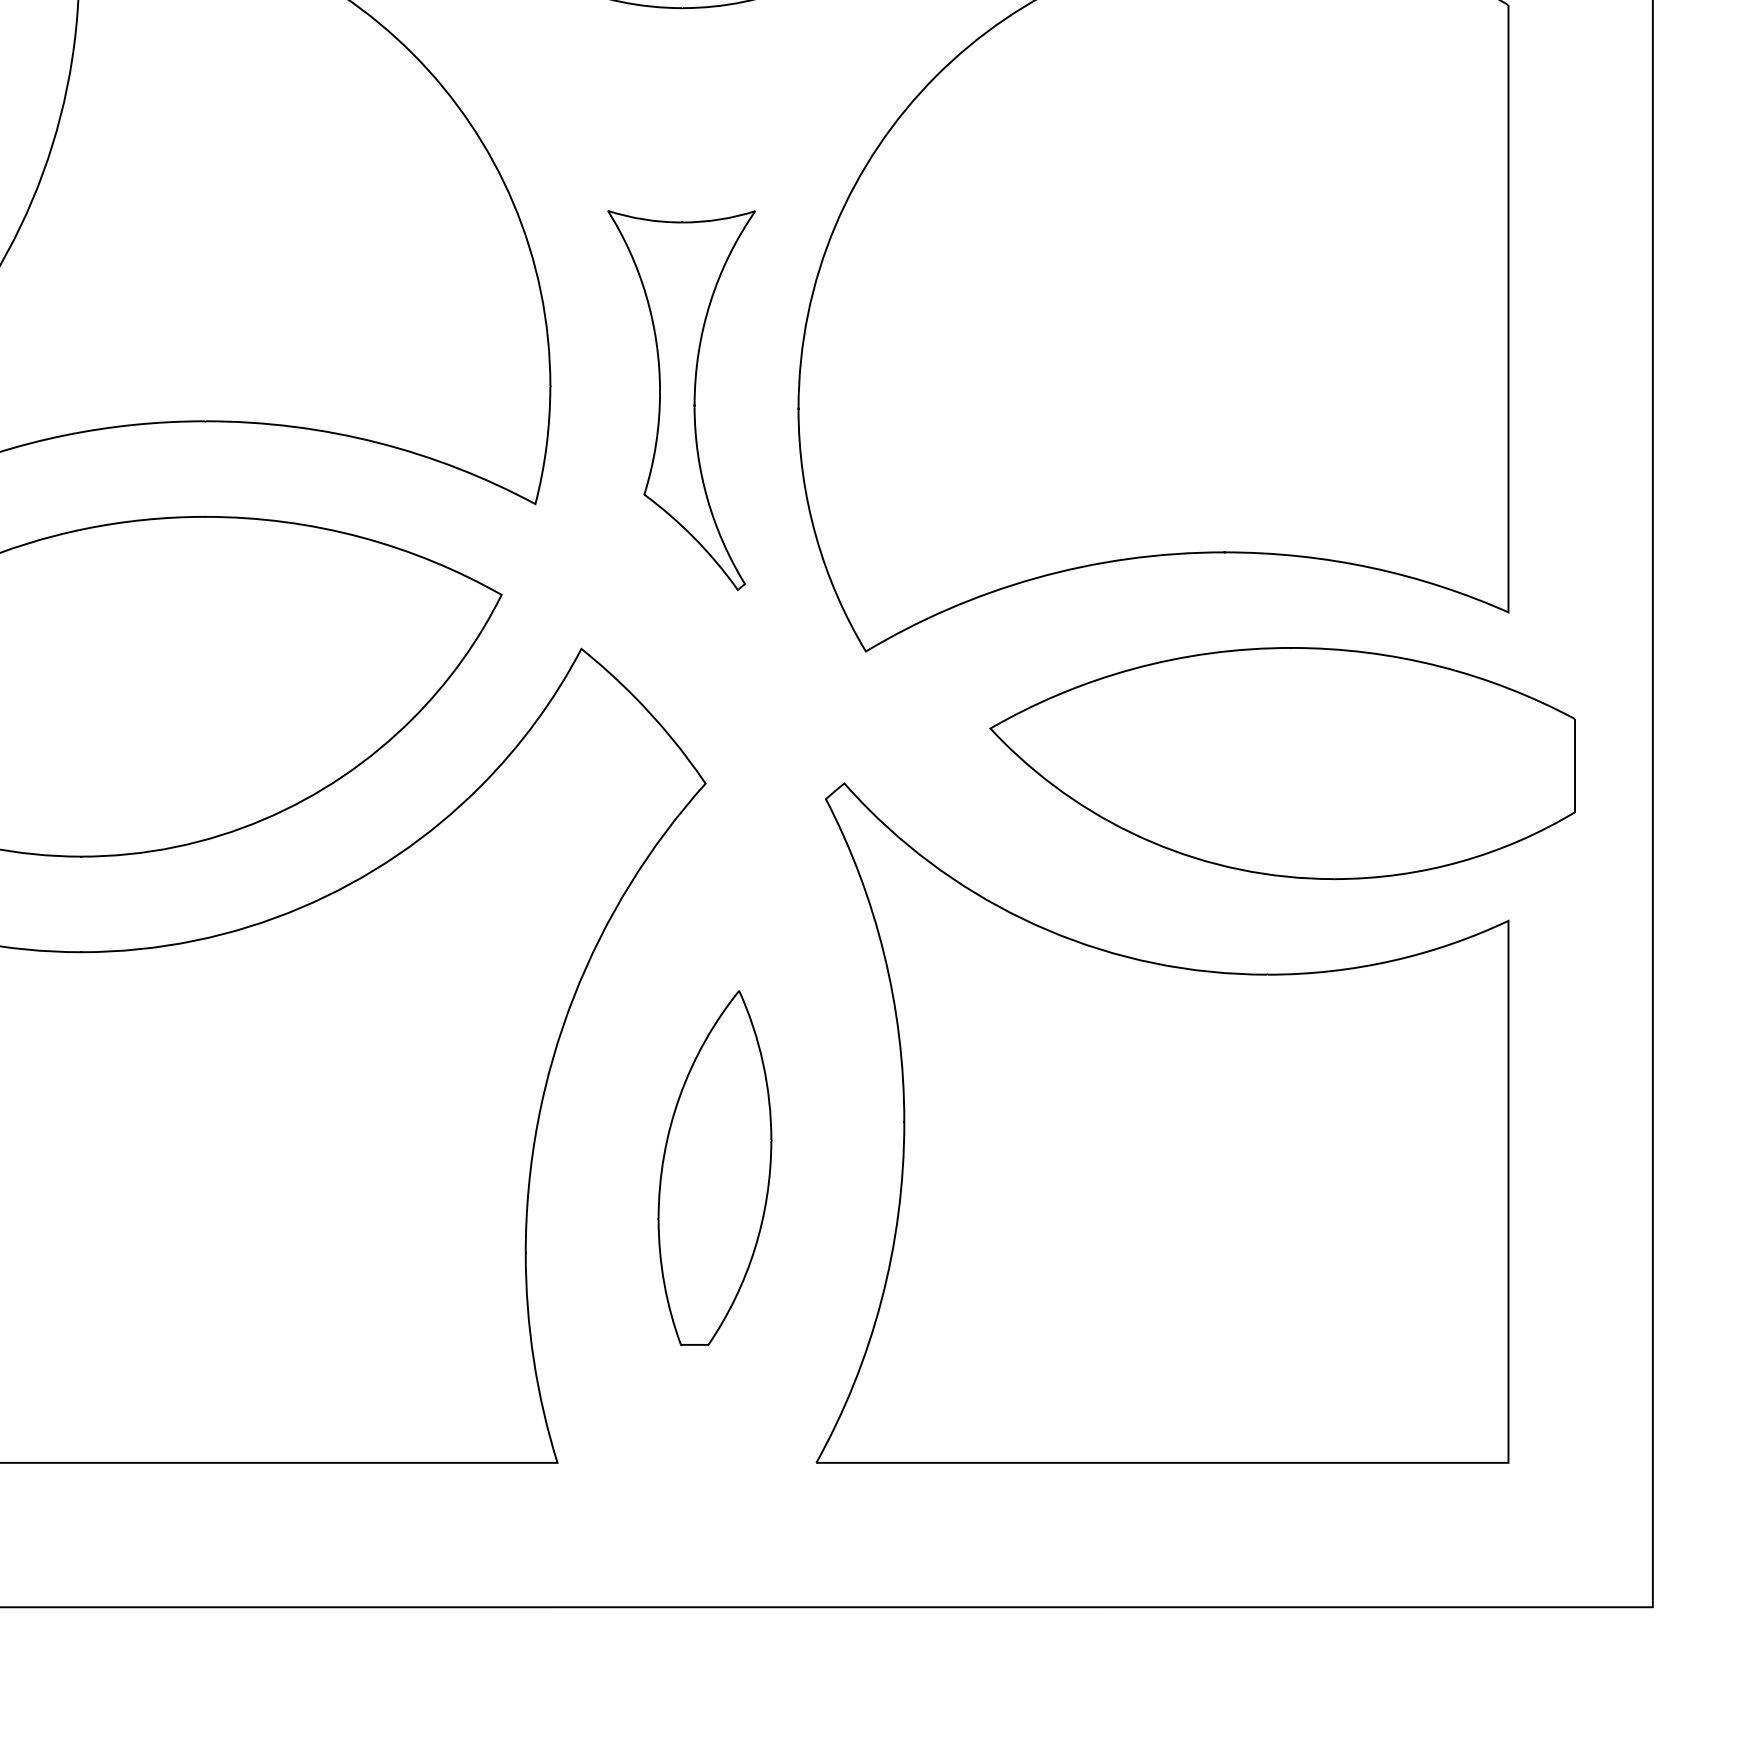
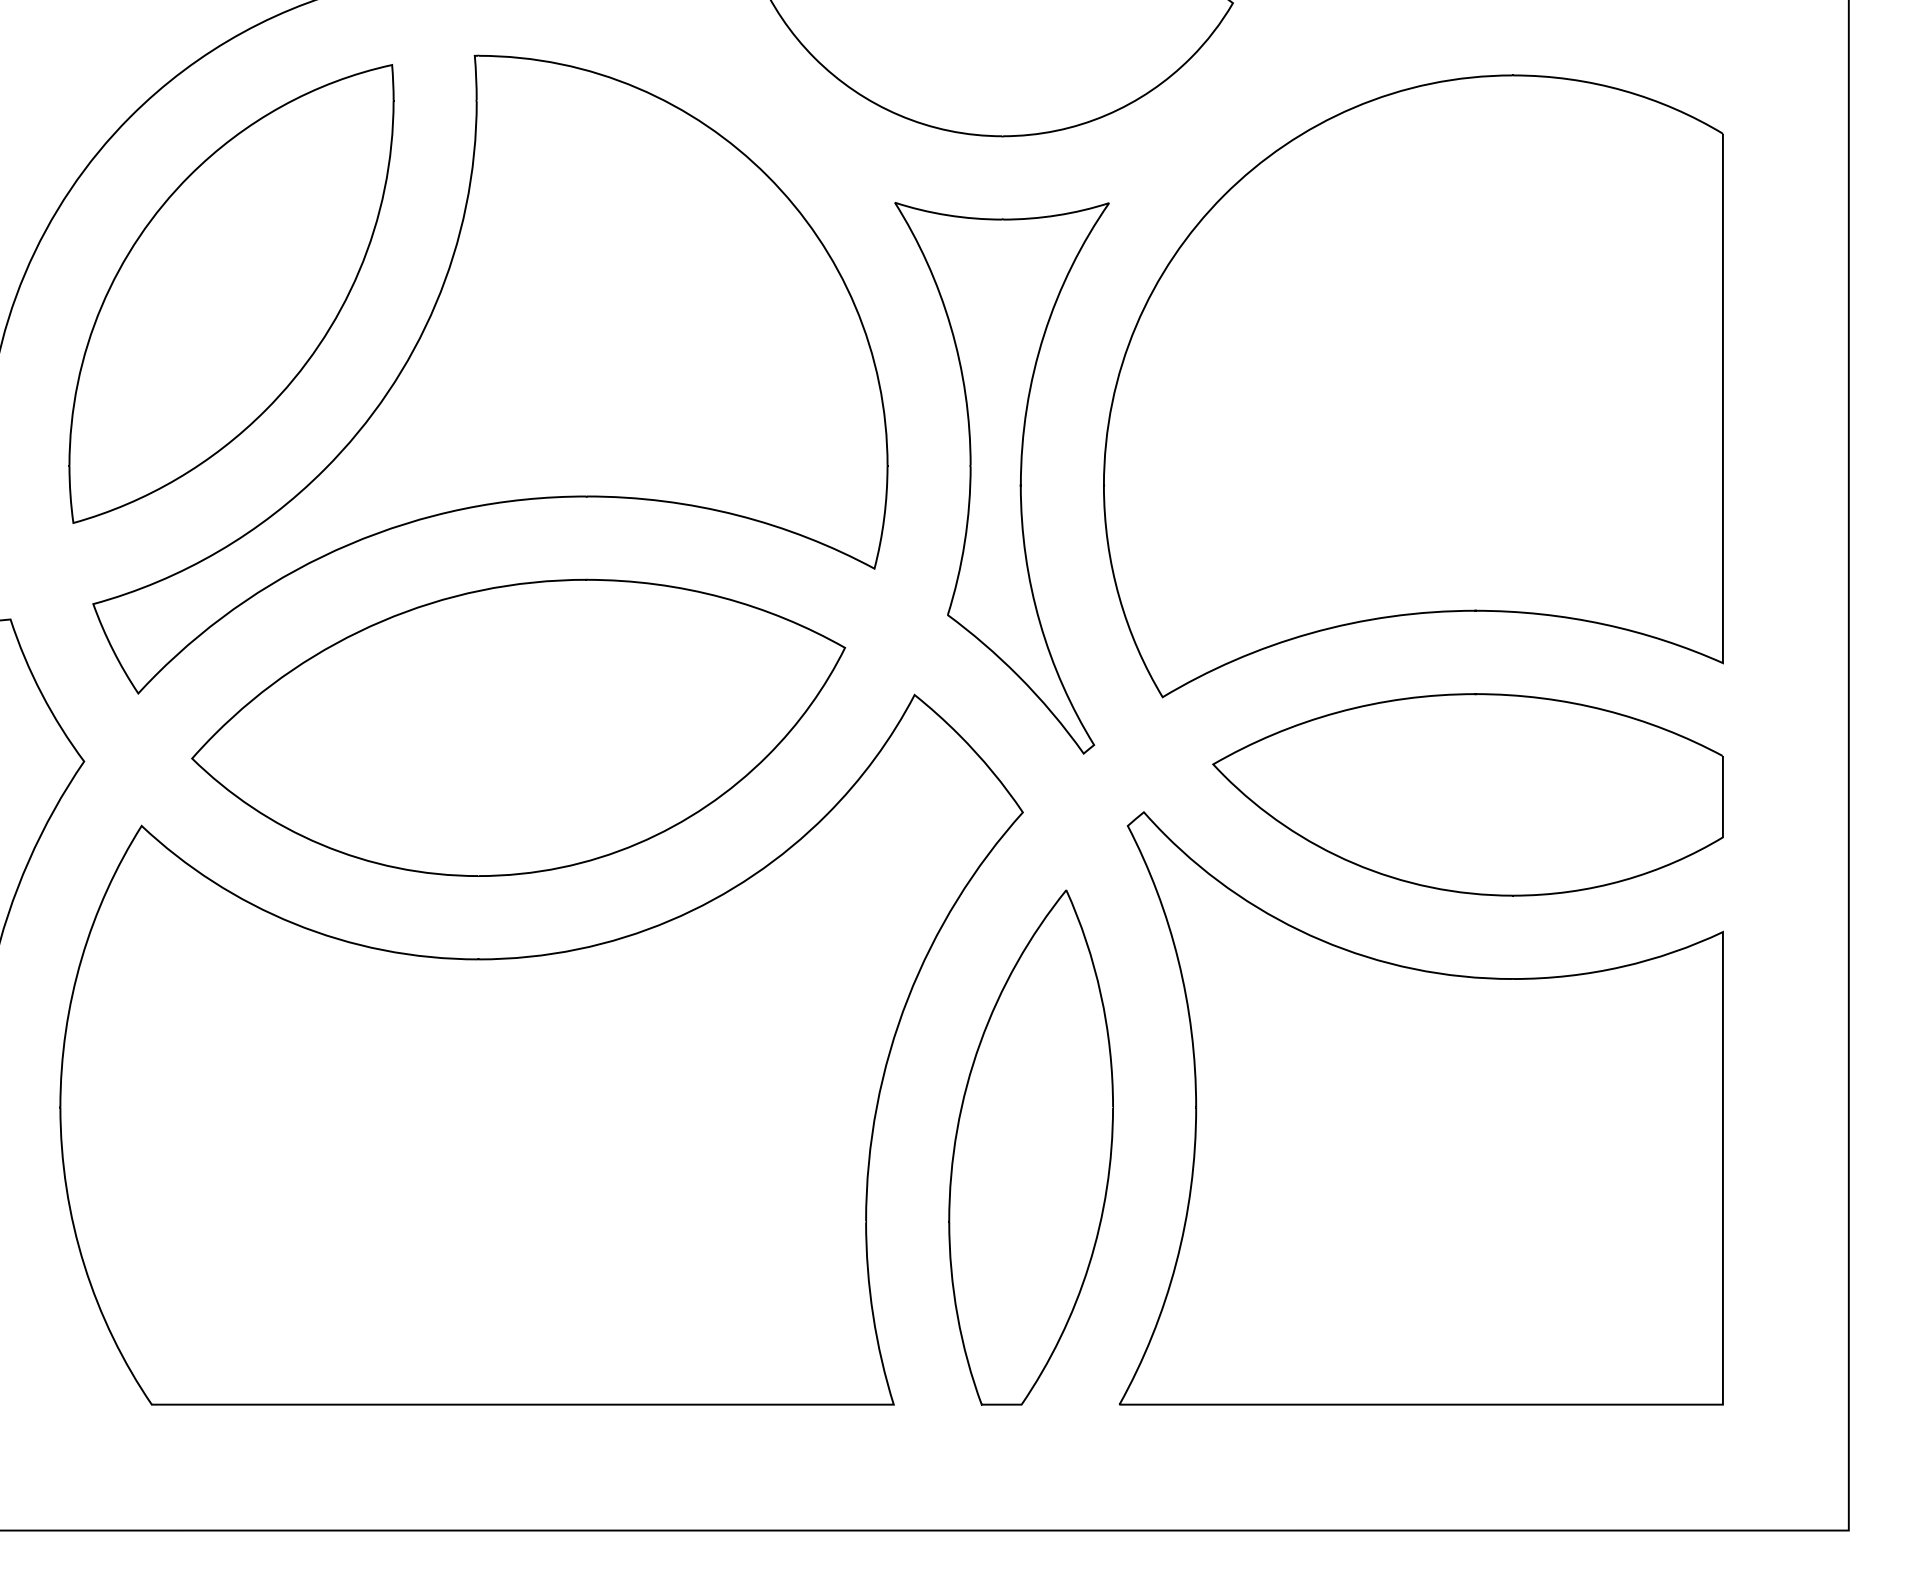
part: (681, 400) -> (1001, 478), size x1.67
part: (1282, 763) -> (1467, 794), moved
part: (714, 1167) -> (1030, 1147), size x1.67

